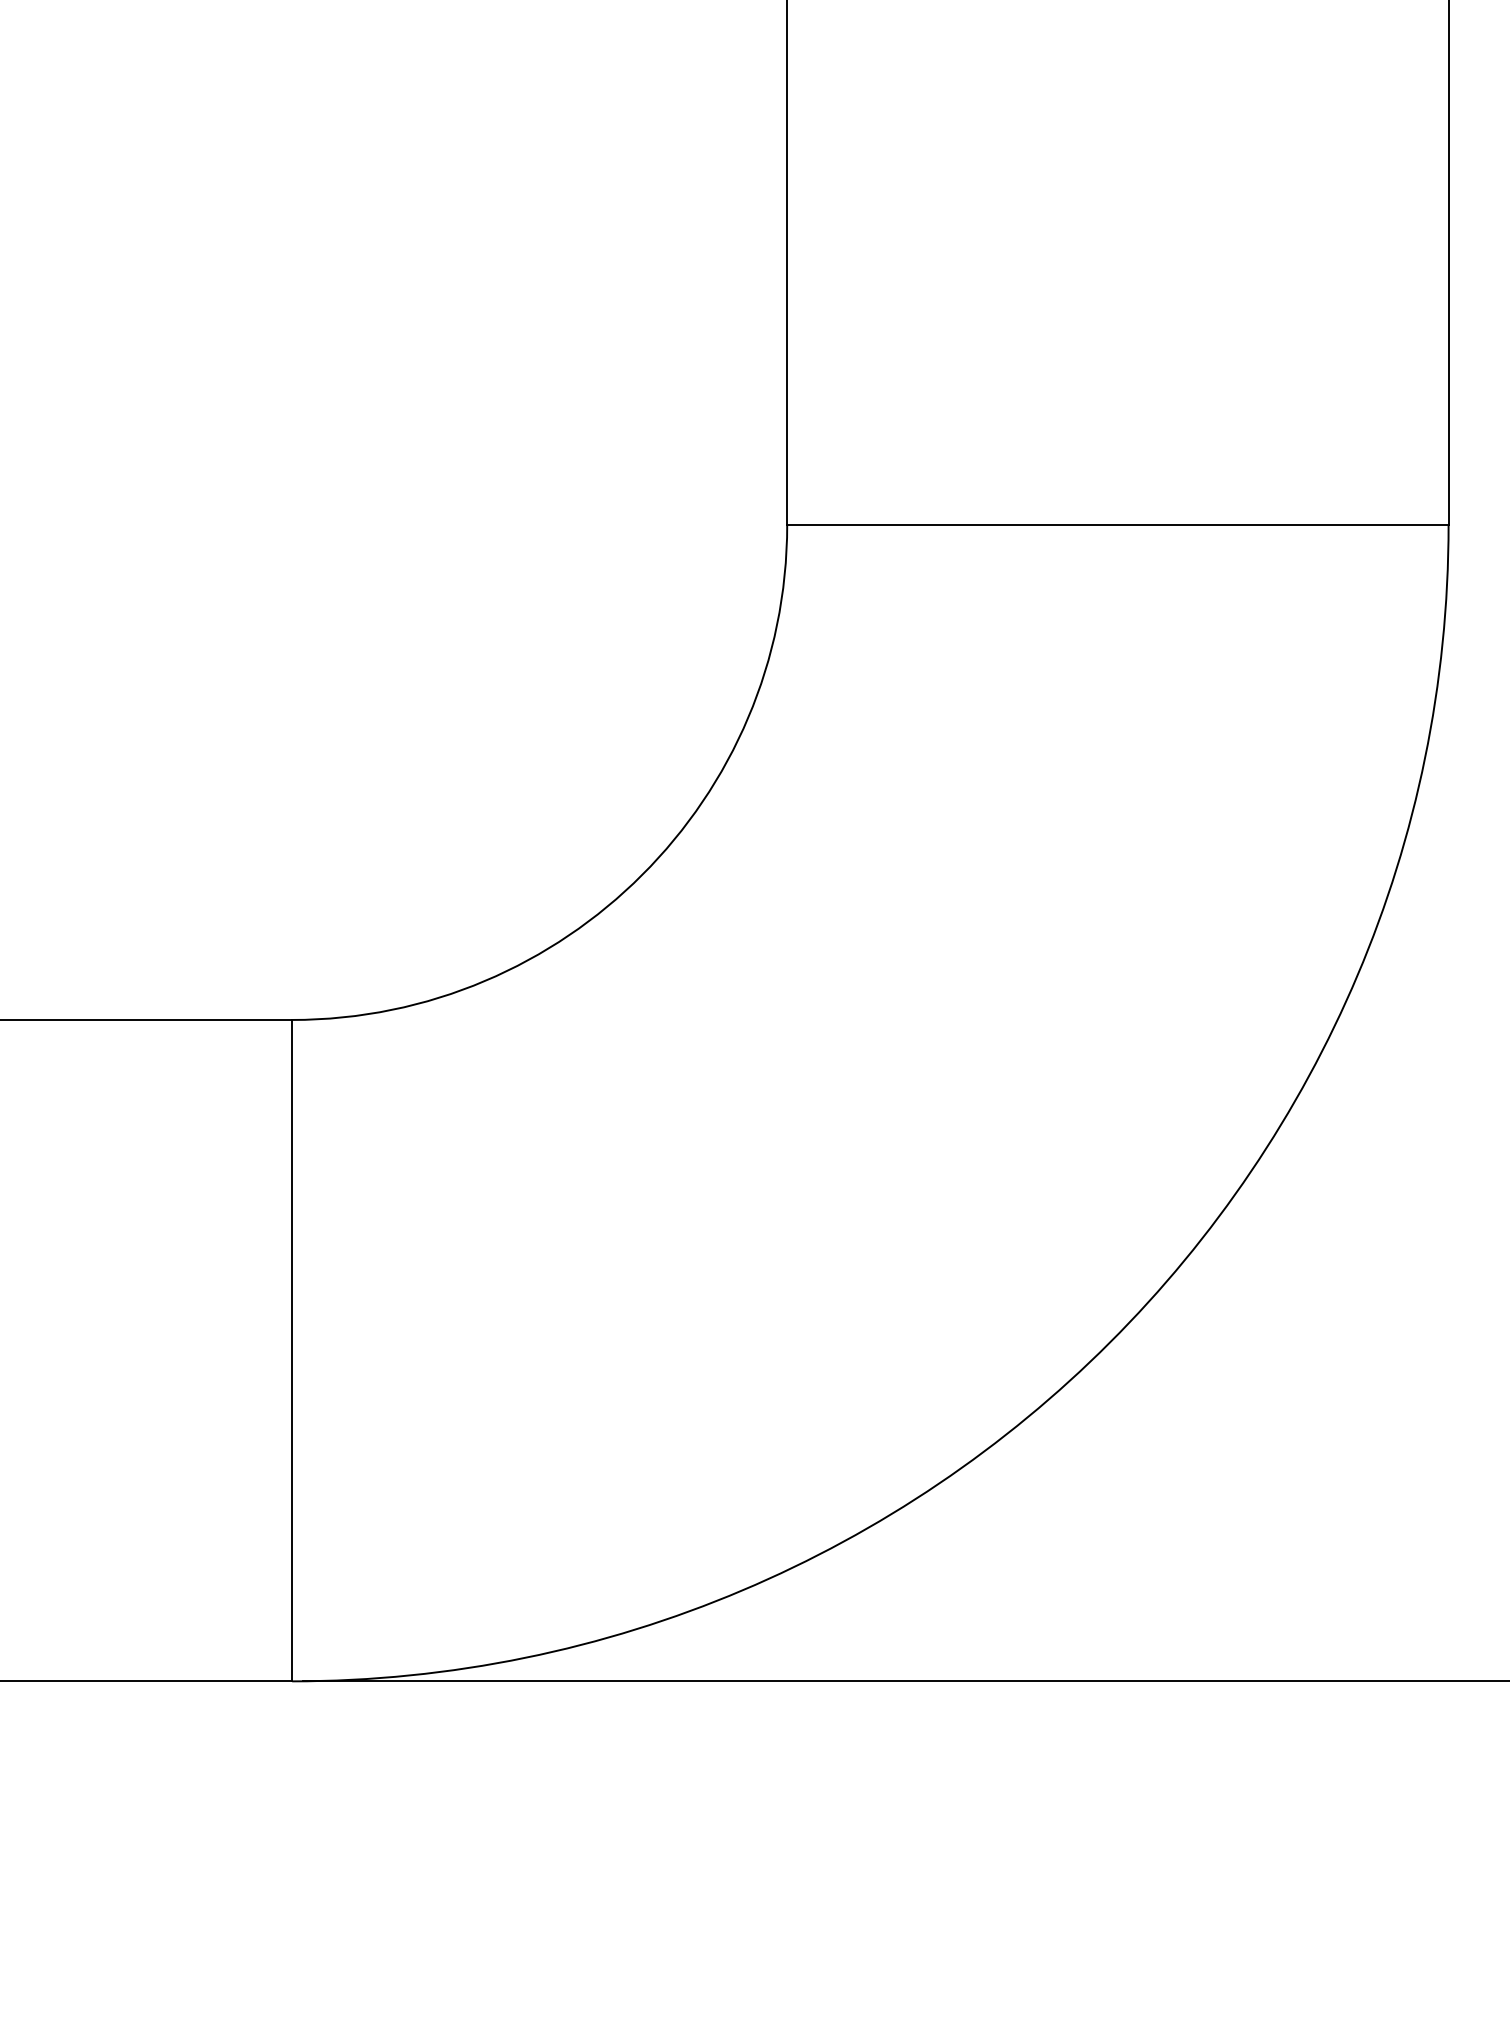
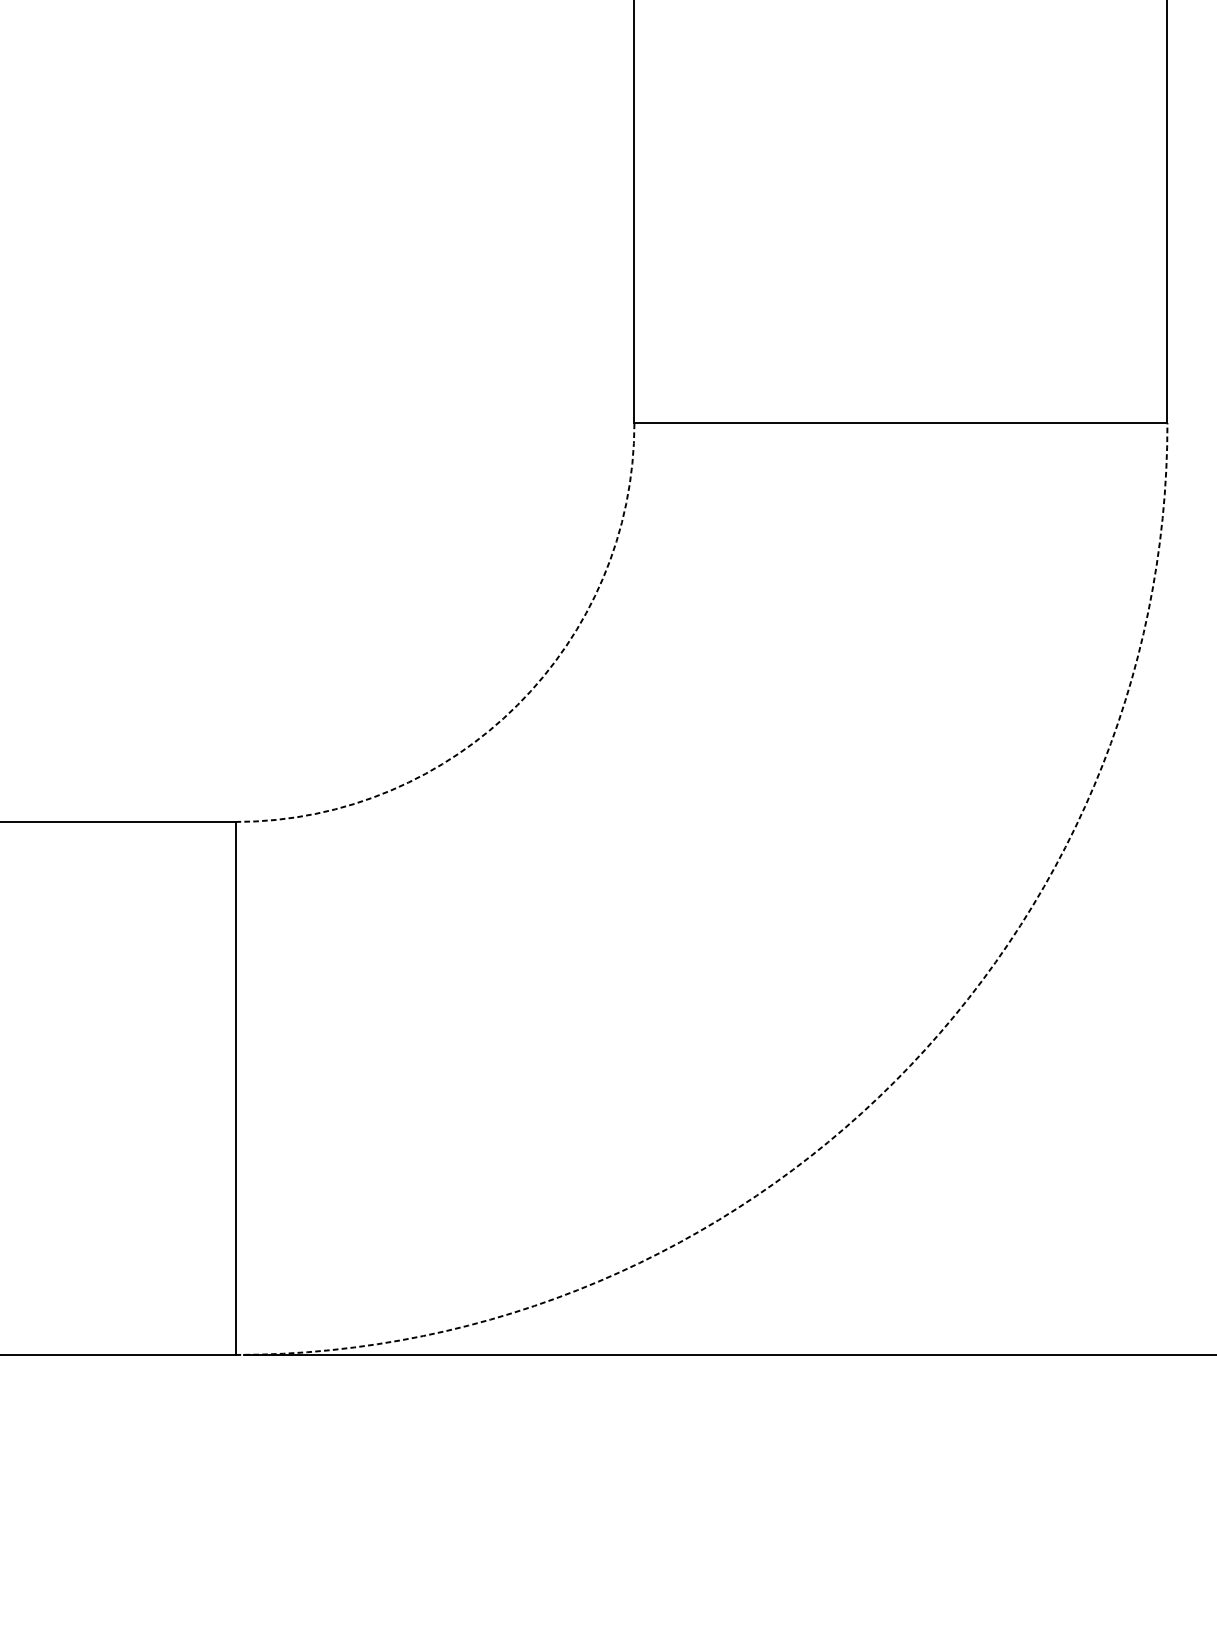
arc: (642, 874) -> (517, 704), solid -> dashed
arc: (1109, 1342) -> (894, 1081), solid -> dashed

